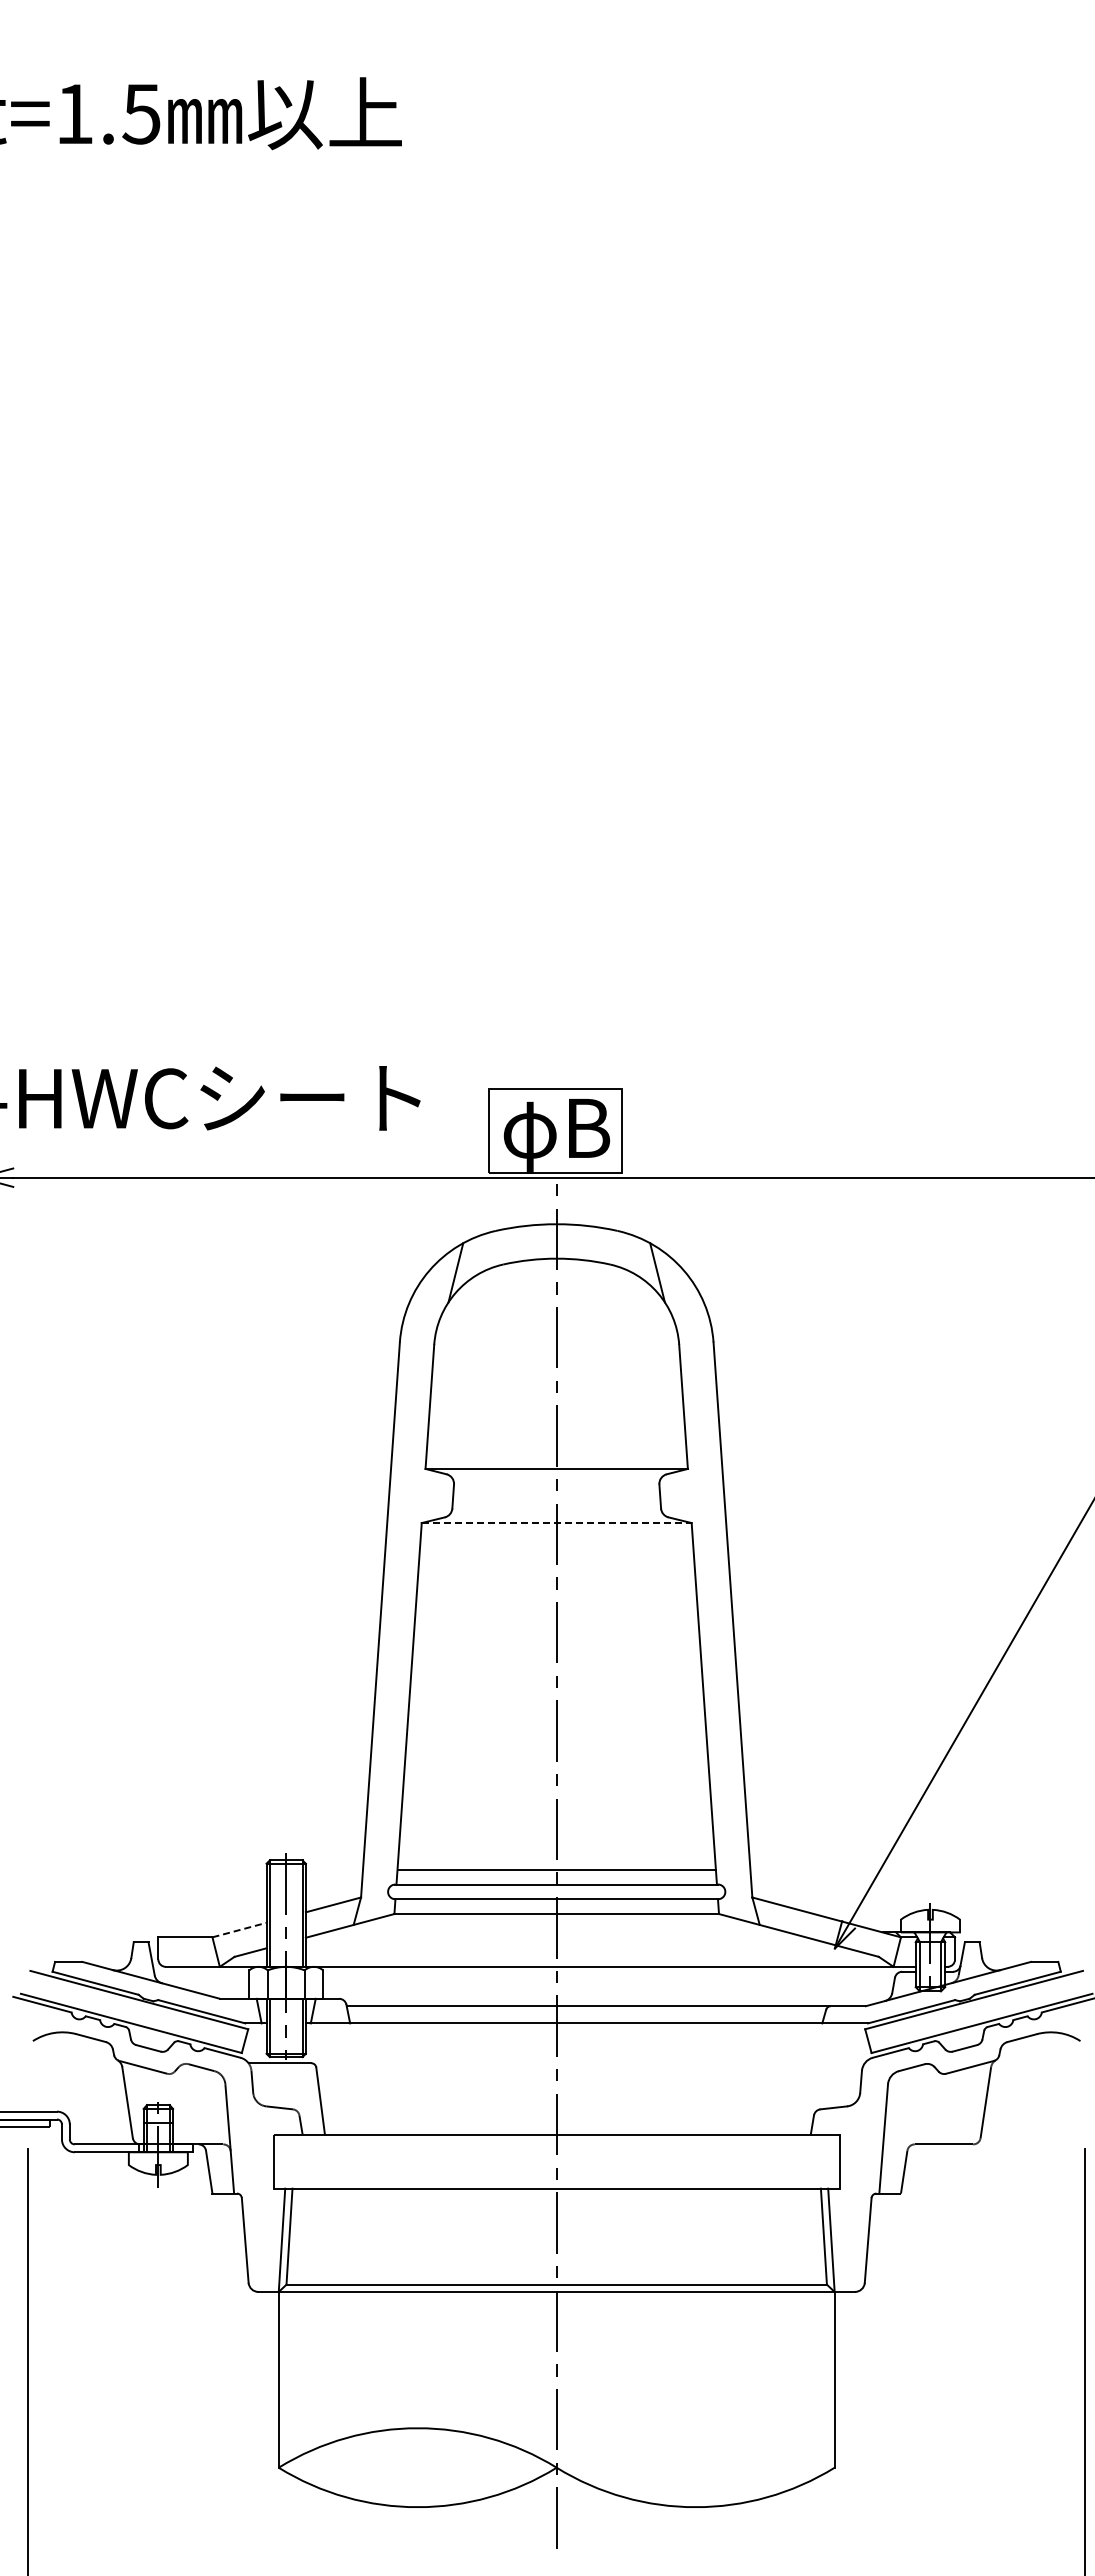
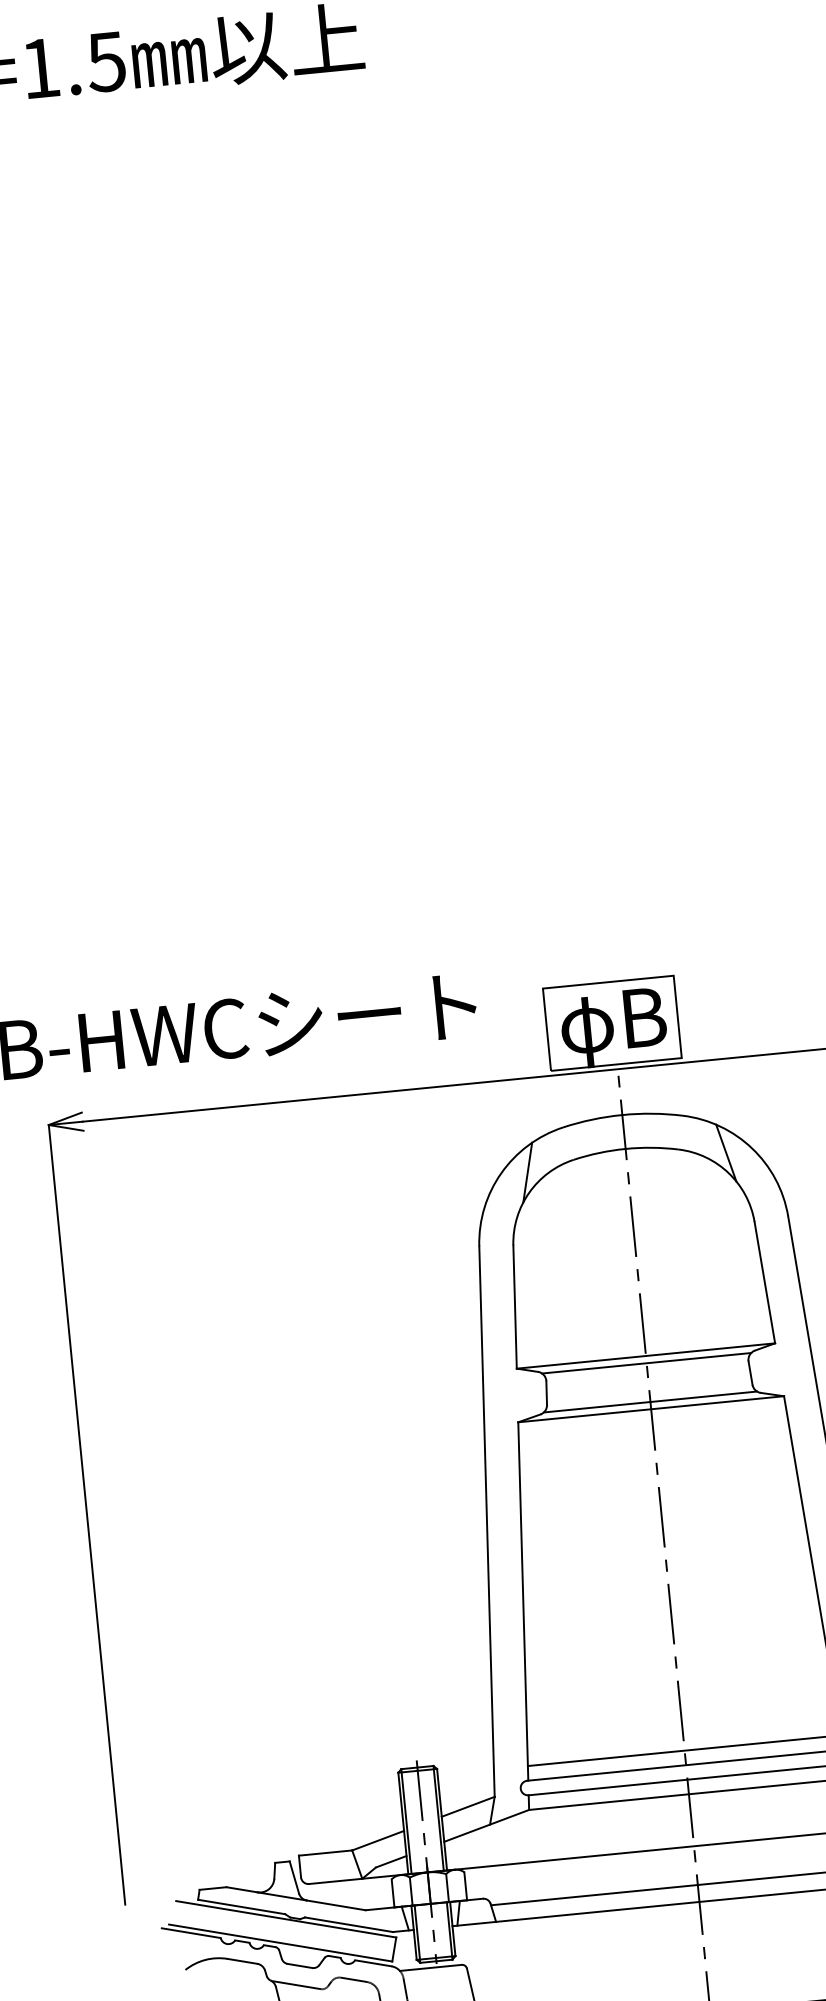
line: (556, 1476) -> (646, 1363), added
line: (556, 1515) -> (650, 1401), added
line: (556, 1523) -> (651, 1409), dashed -> solid
line: (239, 1929) -> (378, 1840), dashed -> solid

